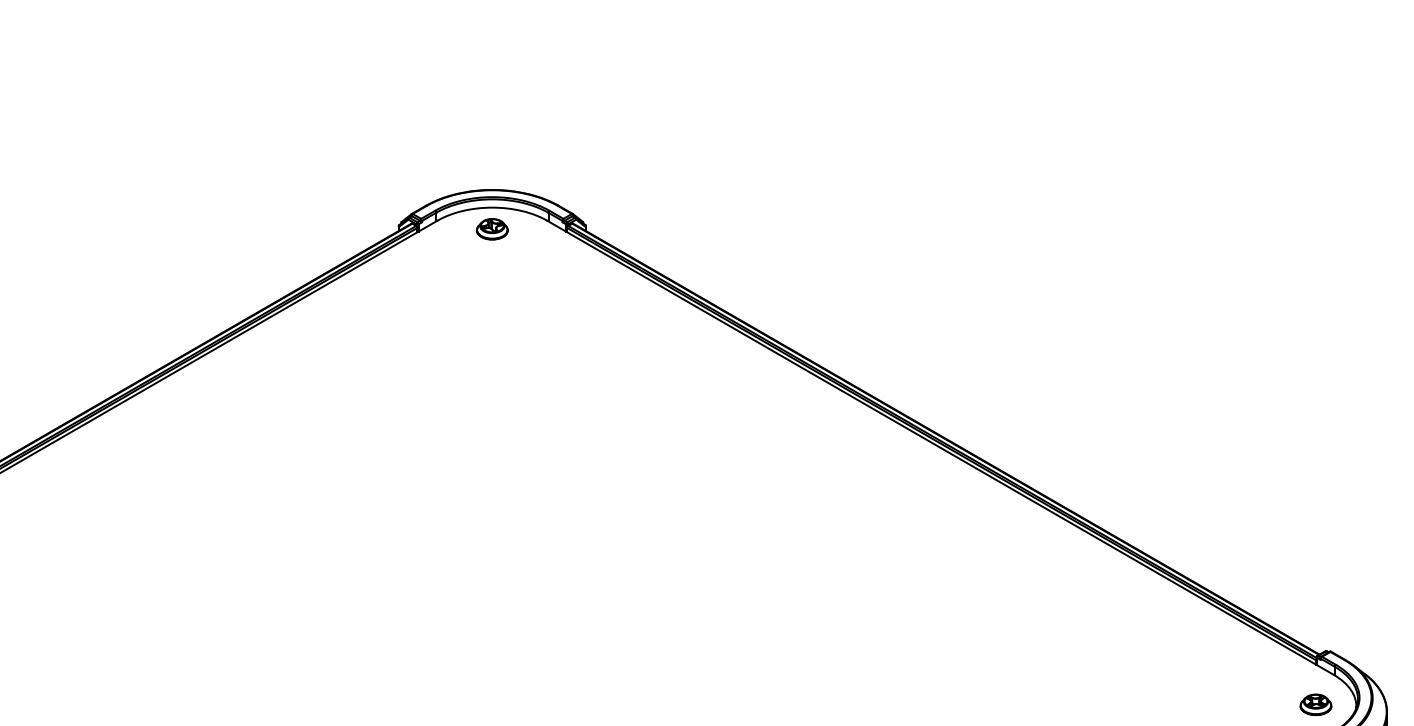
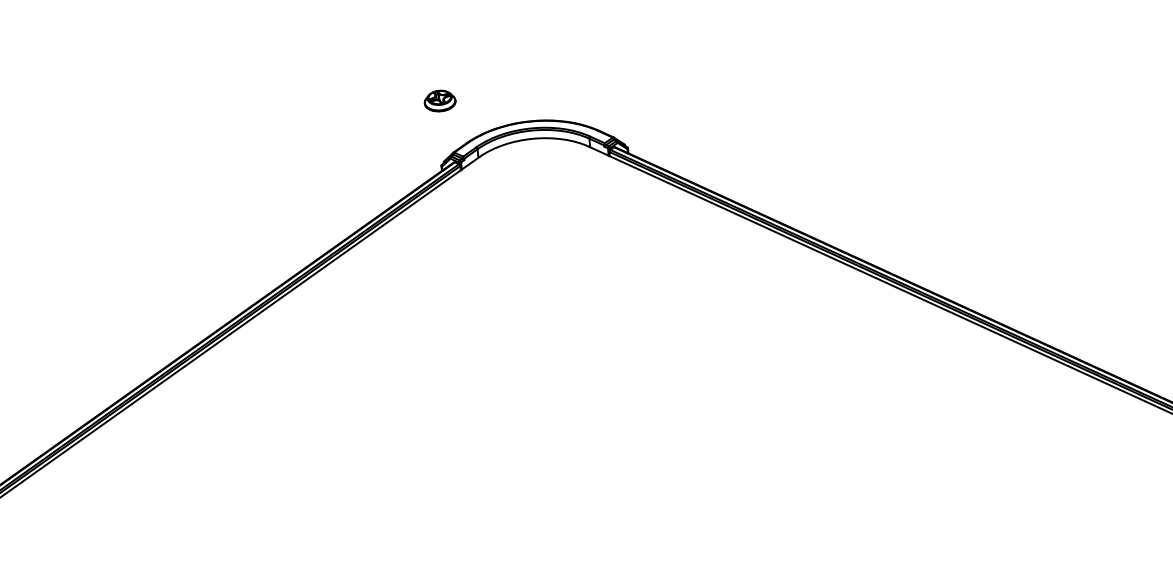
part: (492, 229) -> (440, 101), moved

